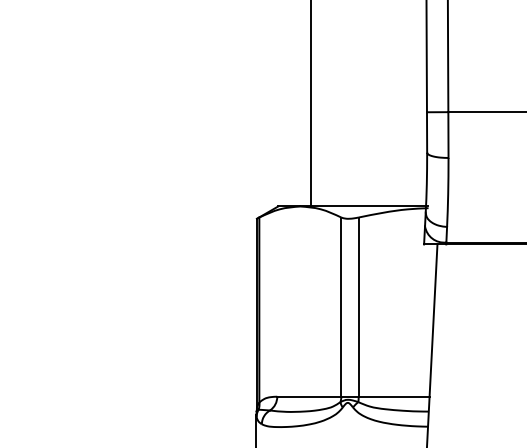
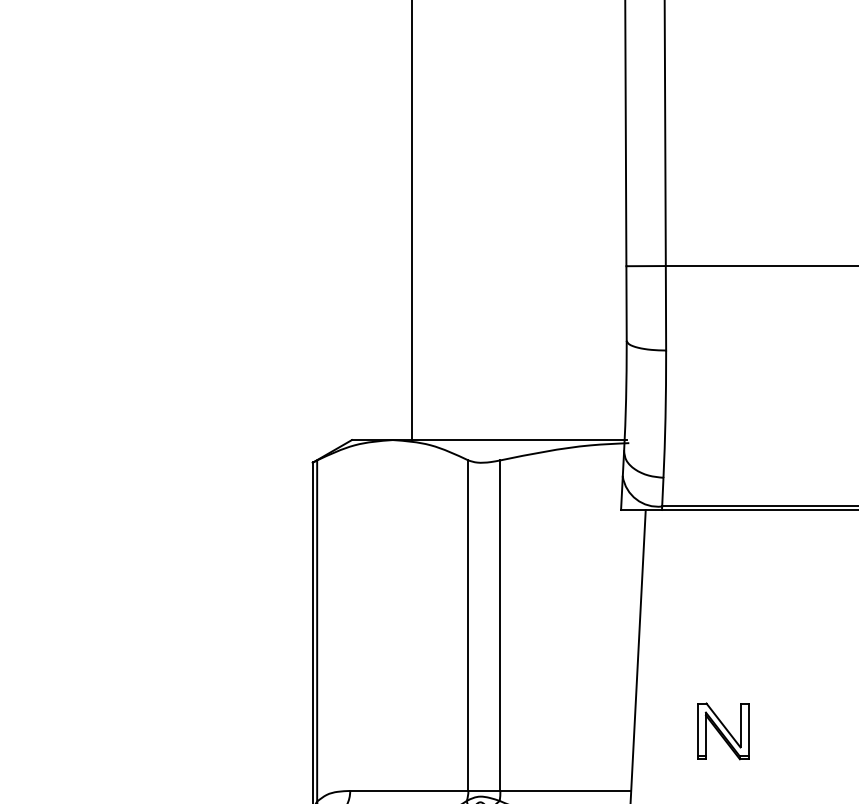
part: (479, 364) -> (723, 731), added

